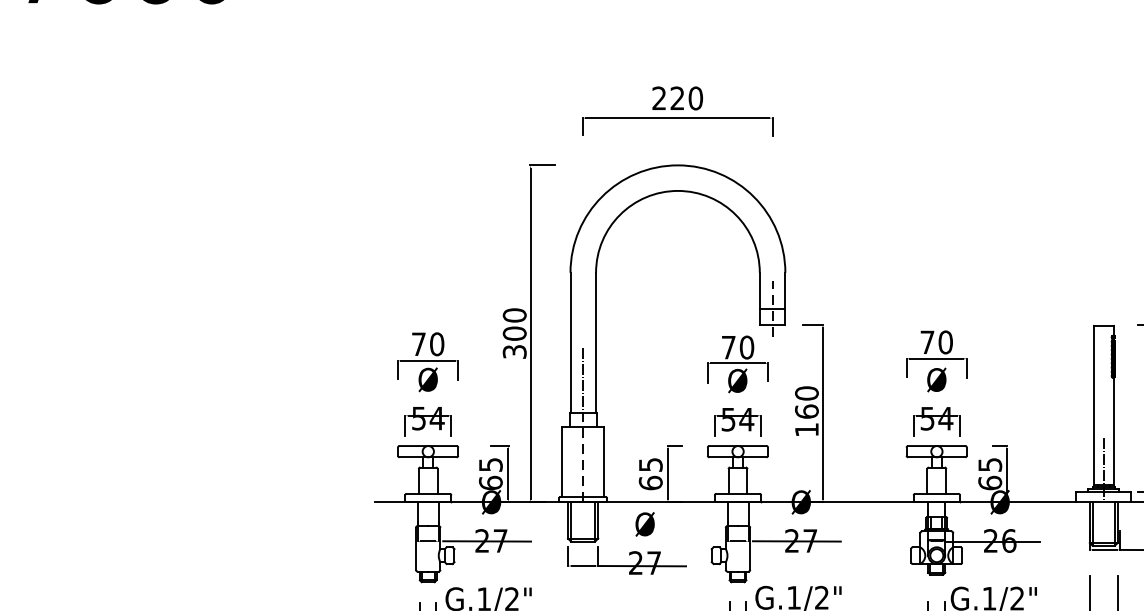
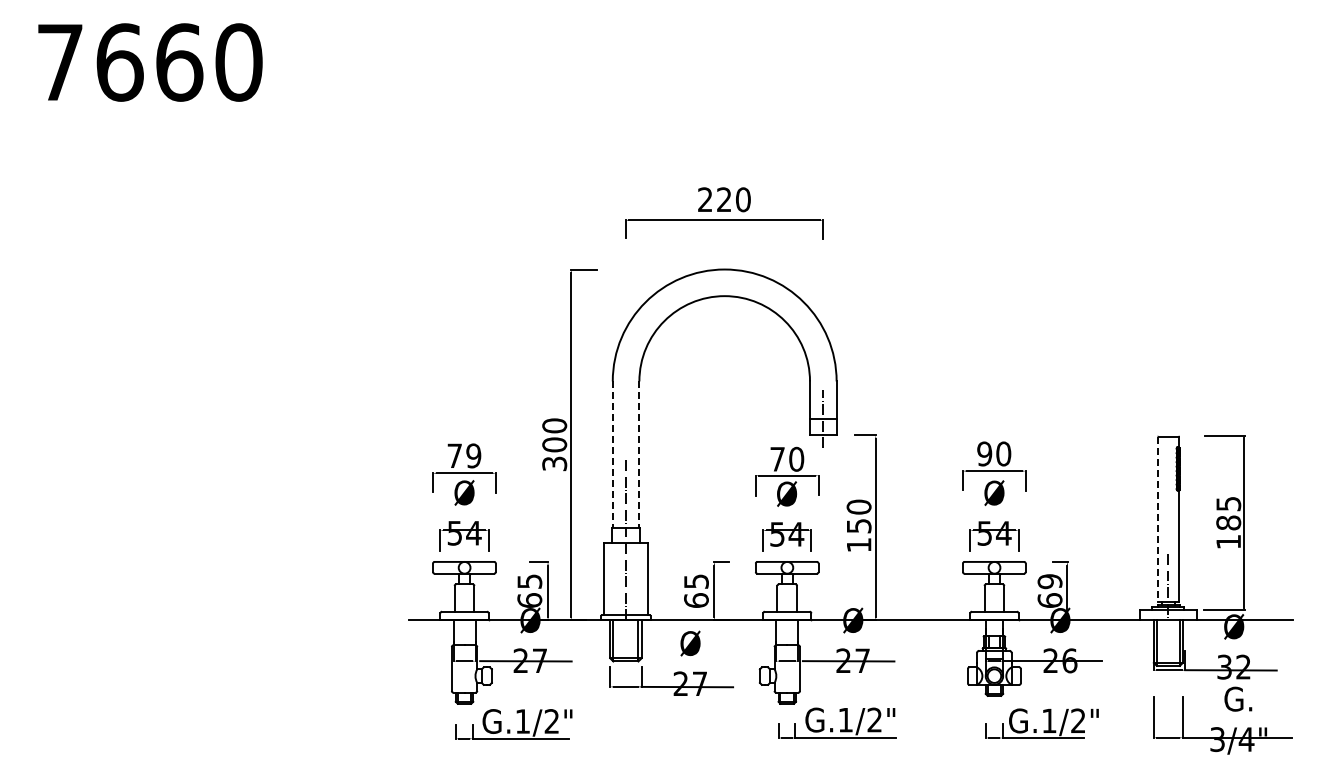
text: (927, 341) -> (984, 453), 70 -> 90
text: (436, 343) -> (473, 455), 70 -> 79
line: (570, 343) -> (612, 455), solid -> dashed
line: (596, 343) -> (639, 455), solid -> dashed
line: (1094, 405) -> (1158, 519), solid -> dashed
text: (806, 411) -> (858, 525), 160 -> 150
text: (989, 464) -> (1049, 581), 65 -> 69

